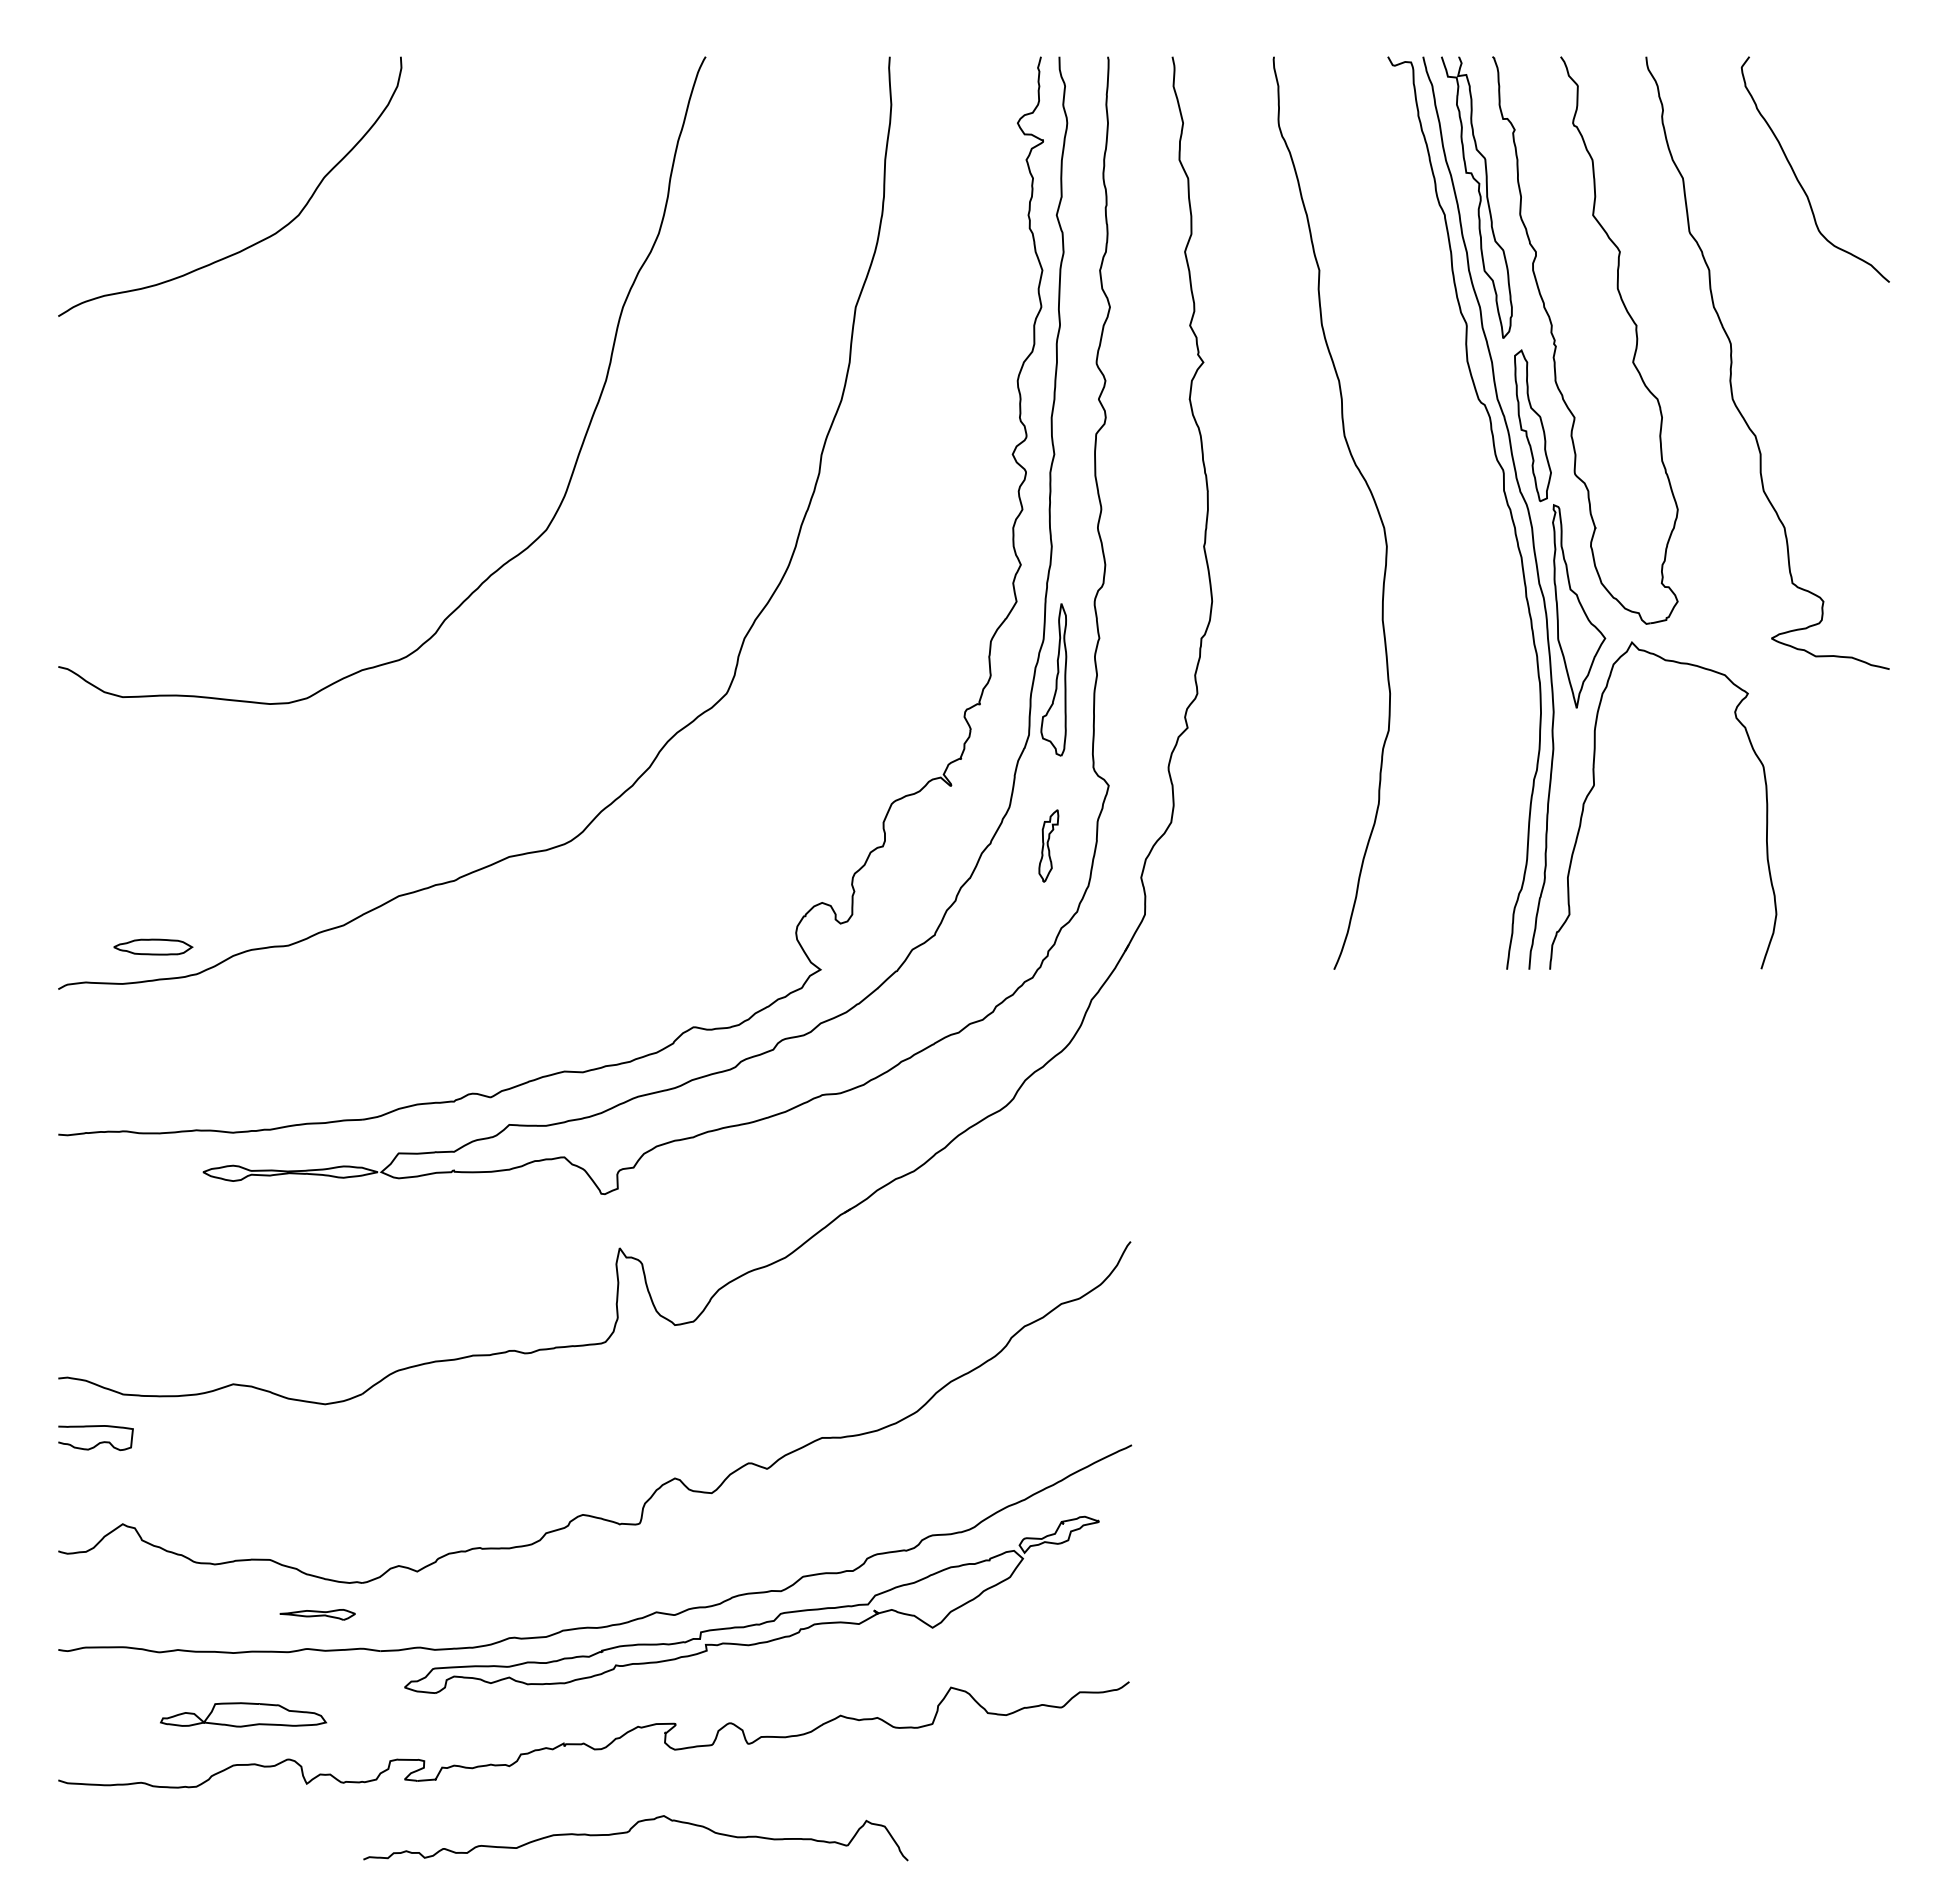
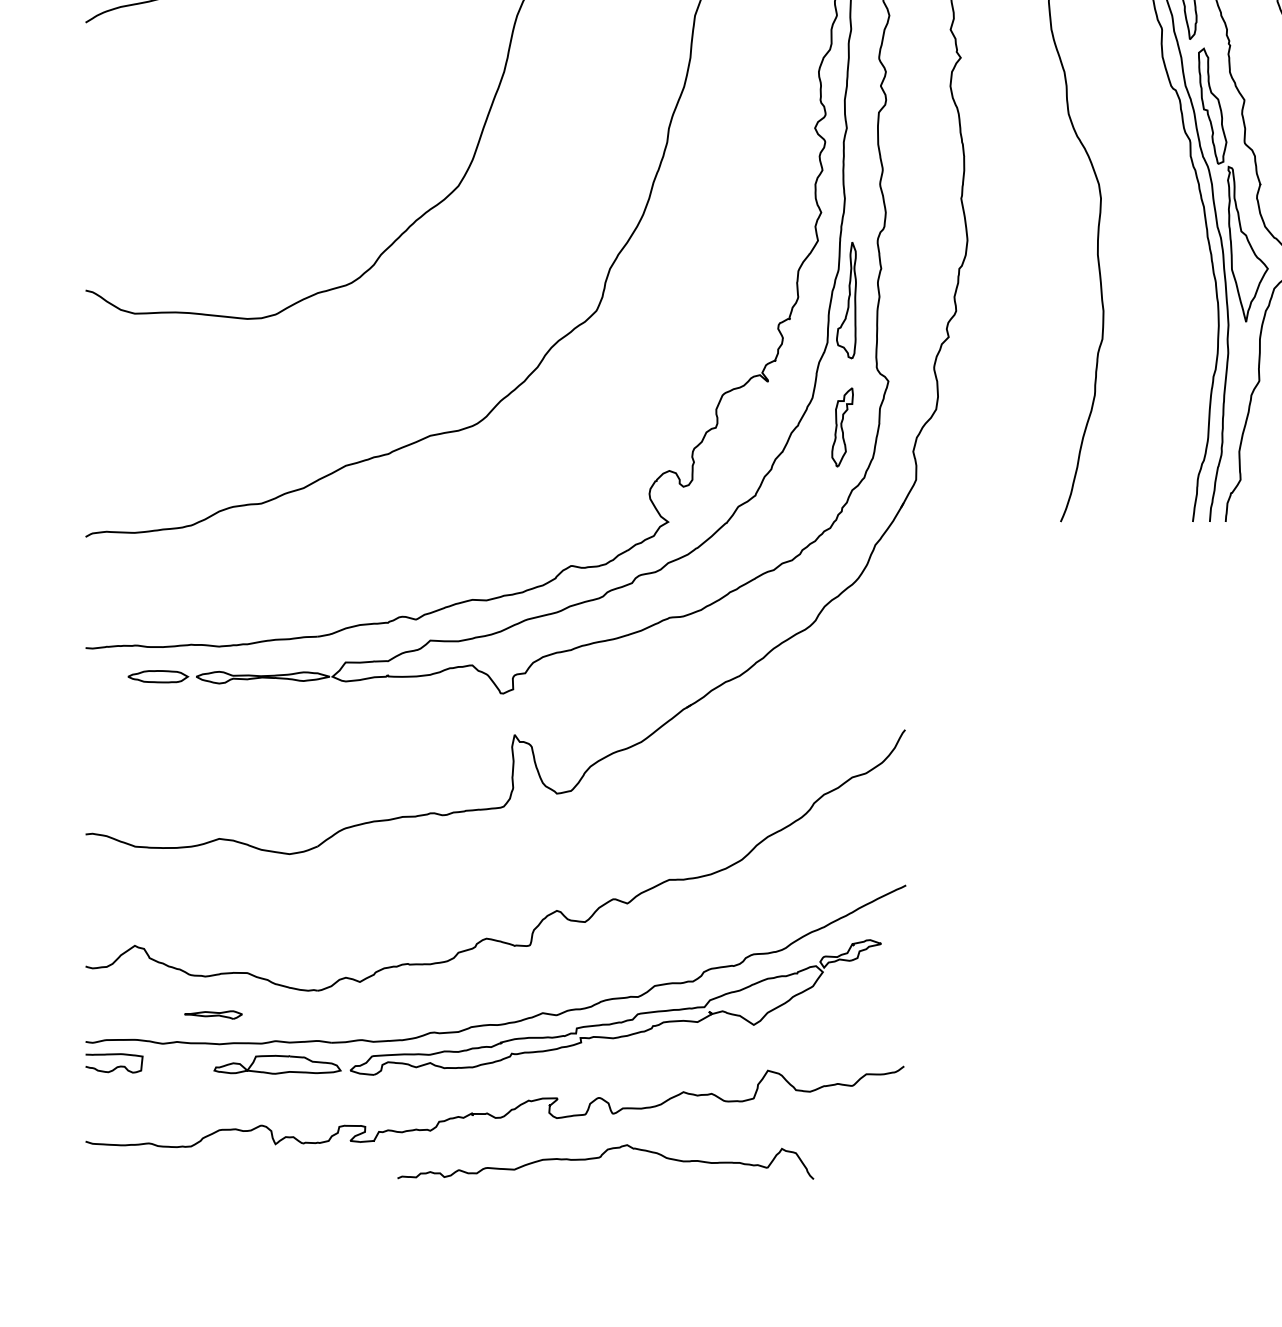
part: (1048, 845) -> (842, 427), size x1.43
part: (153, 946) -> (158, 676), moved
curve: (98, 1442) -> (116, 1066), moved
part: (317, 1614) -> (213, 1014), moved
part: (243, 1714) -> (277, 1064), moved
curve: (629, 1832) -> (600, 1157), moved

